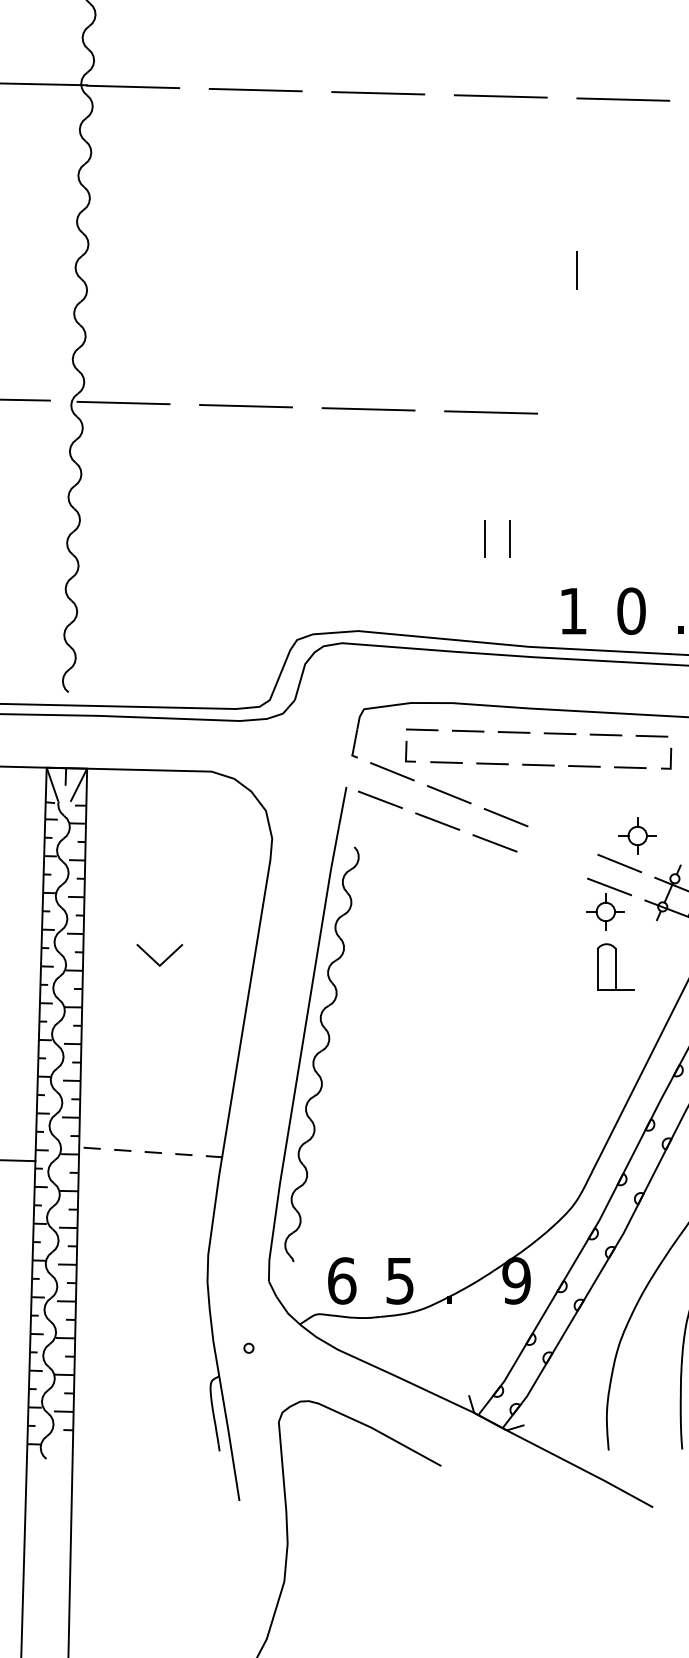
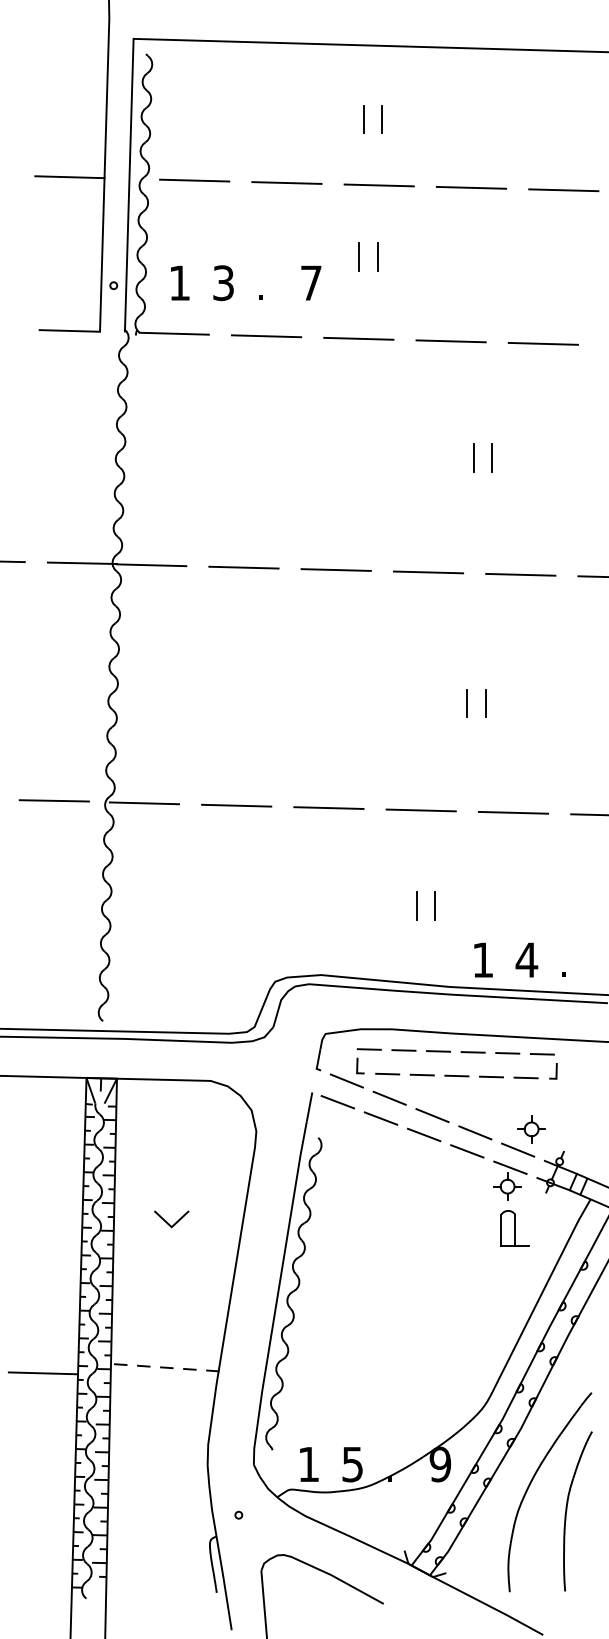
line: (552, 270) -> (467, 703), added
line: (613, 415) -> (513, 812), added
text: (630, 611) -> (526, 960), 0 -> 4
line: (563, 840) -> (475, 1132), added
line: (552, 865) -> (467, 1151), added
text: (341, 1280) -> (308, 1464), 6 -> 1

